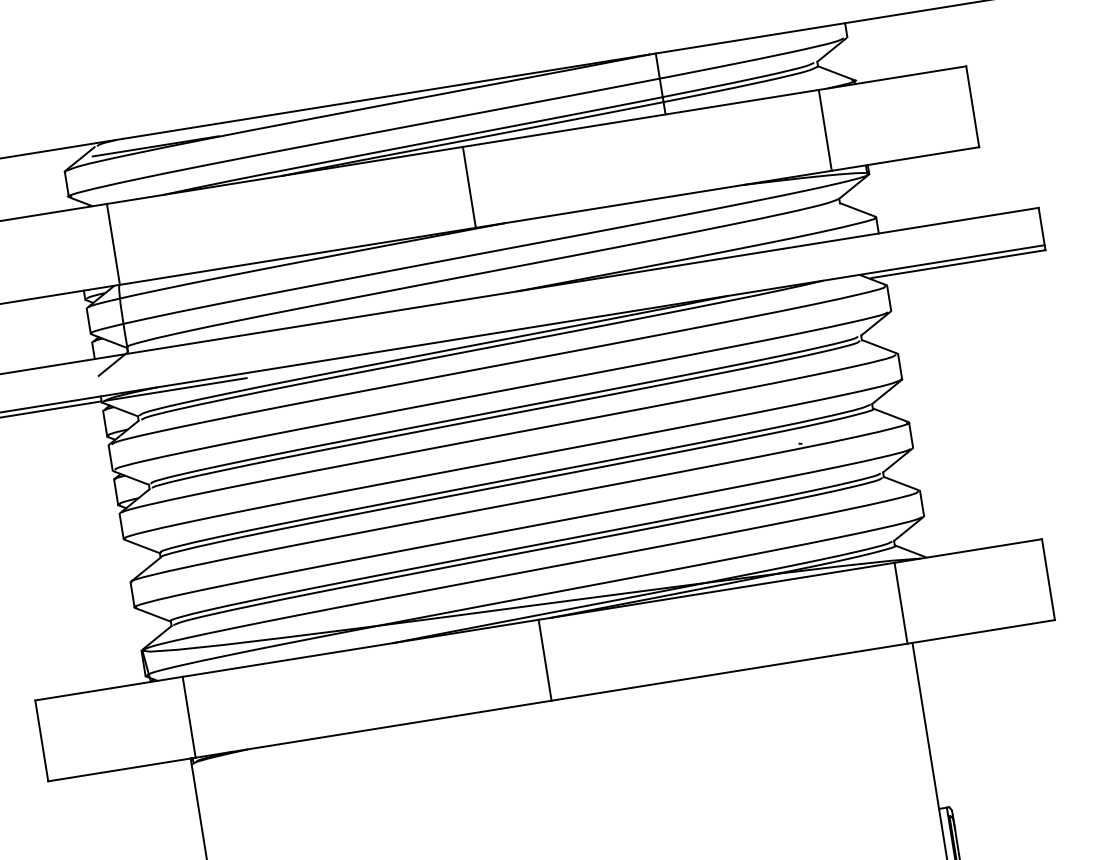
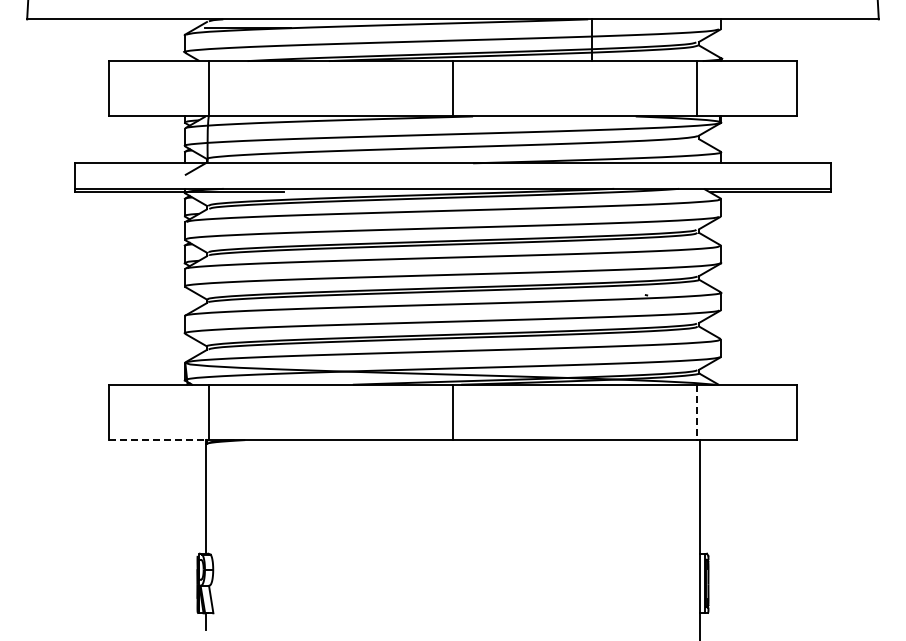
line: (900, 603) -> (696, 412), solid -> dashed
line: (122, 769) -> (159, 440), solid -> dashed

